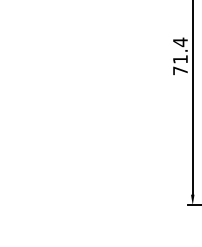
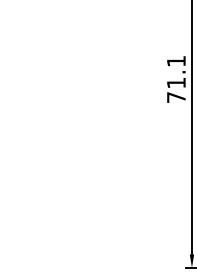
text: (180, 42) -> (176, 61), 71.4 -> 71.1

